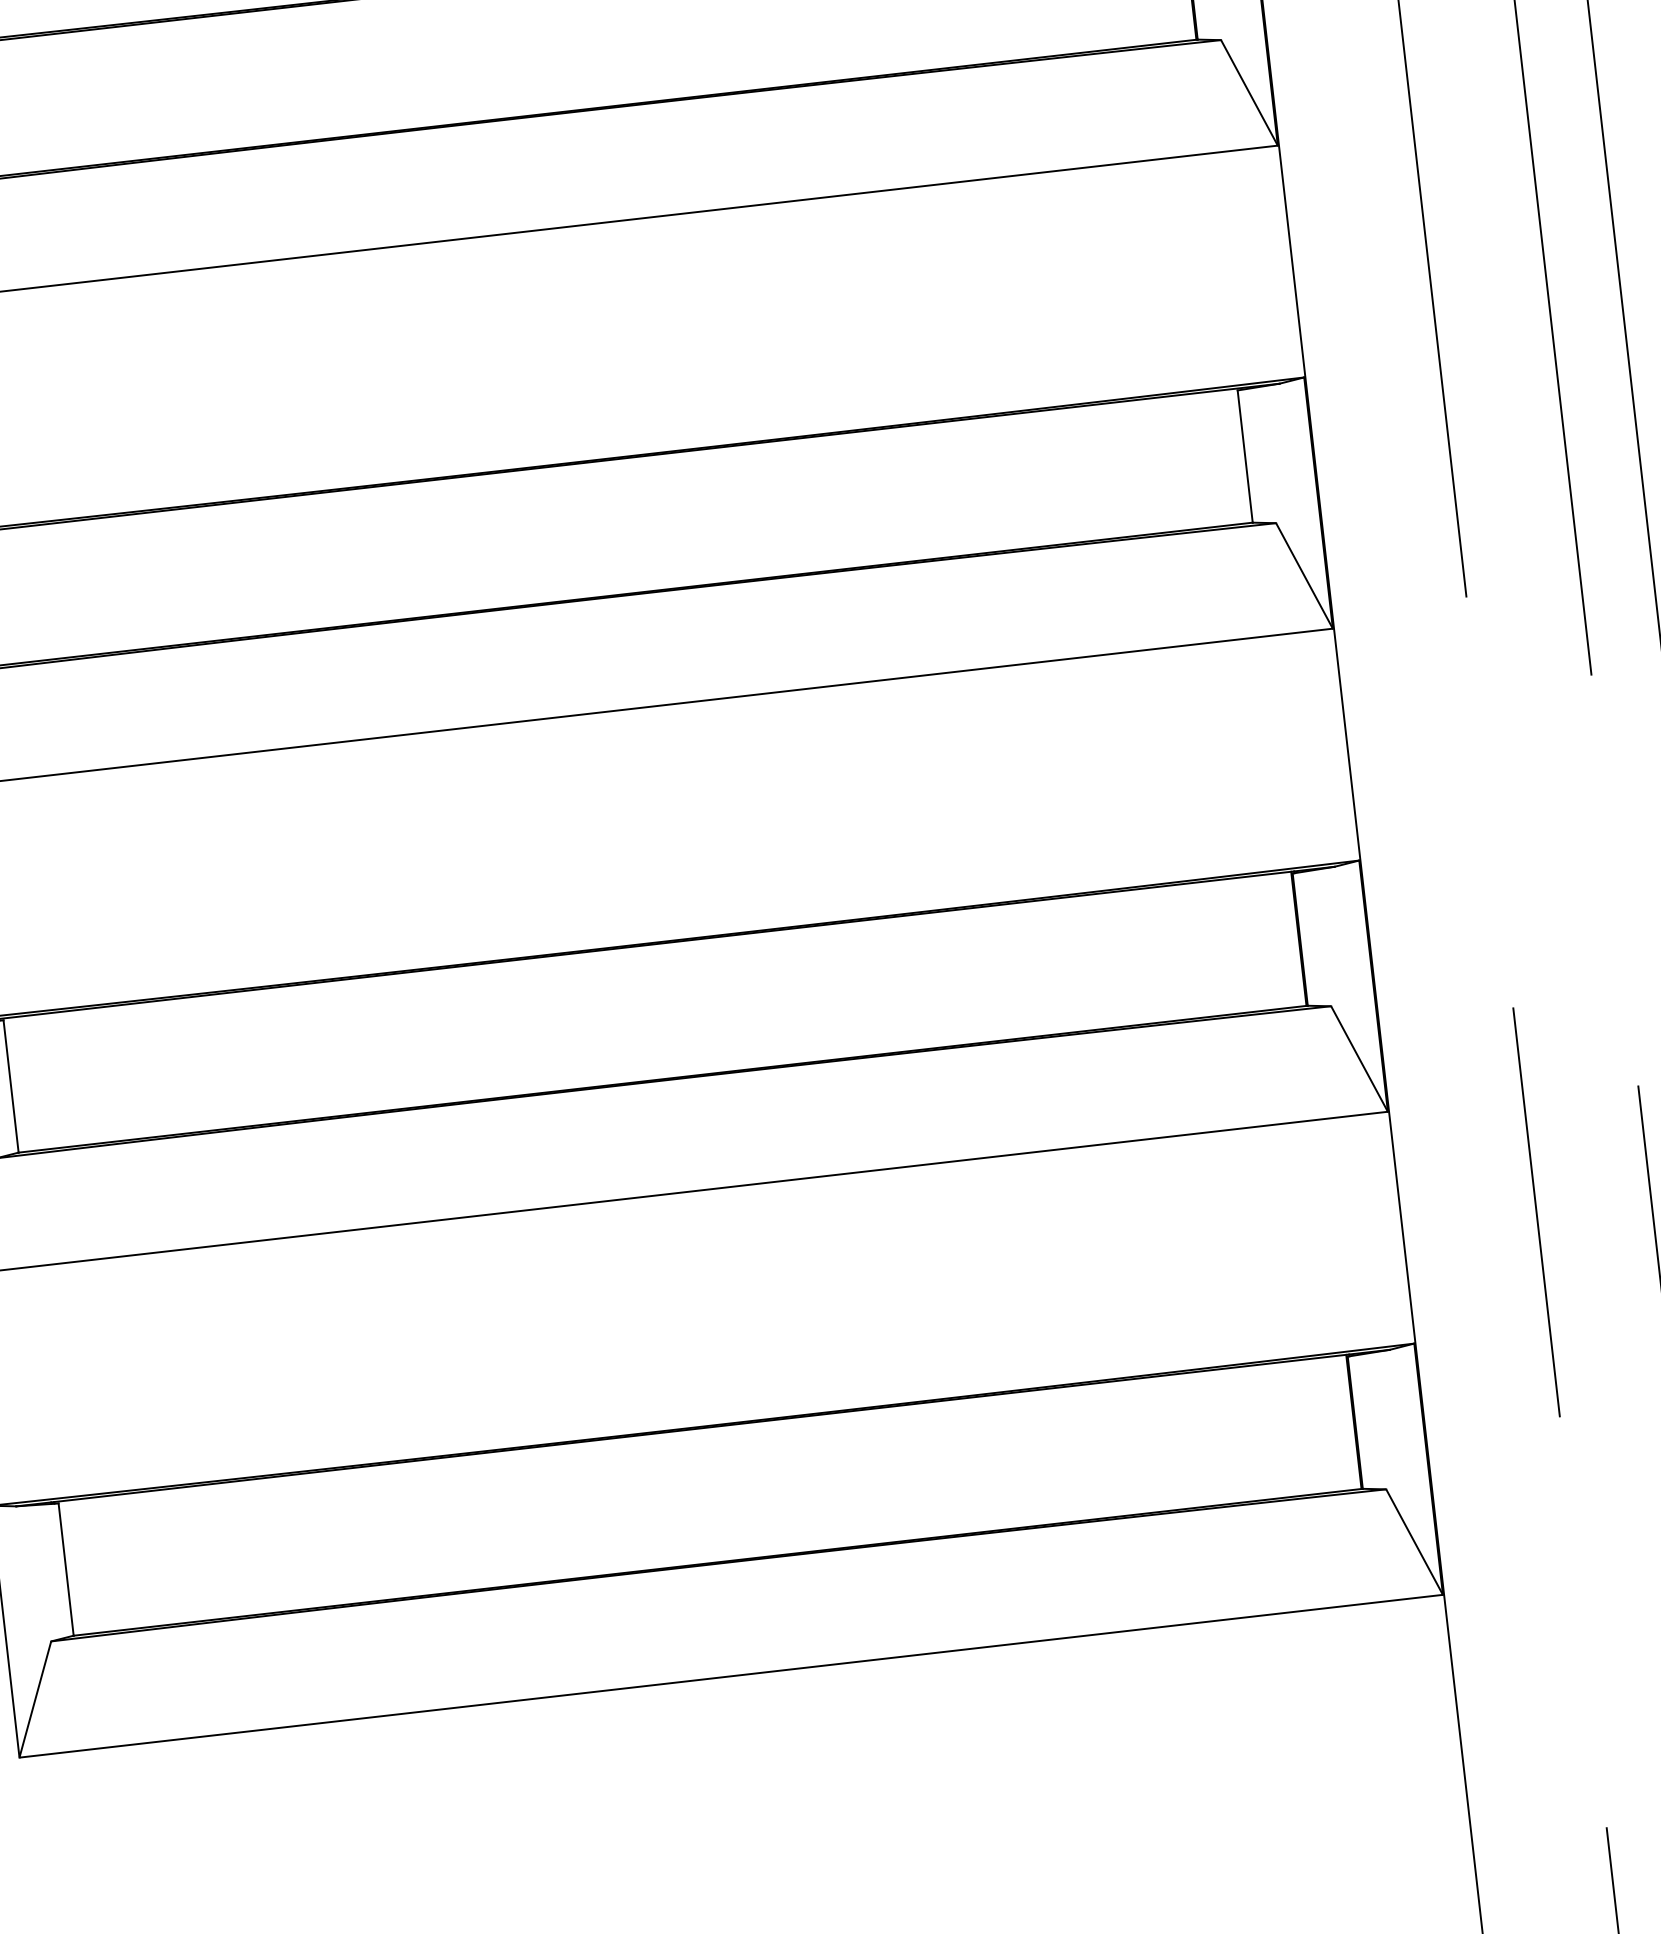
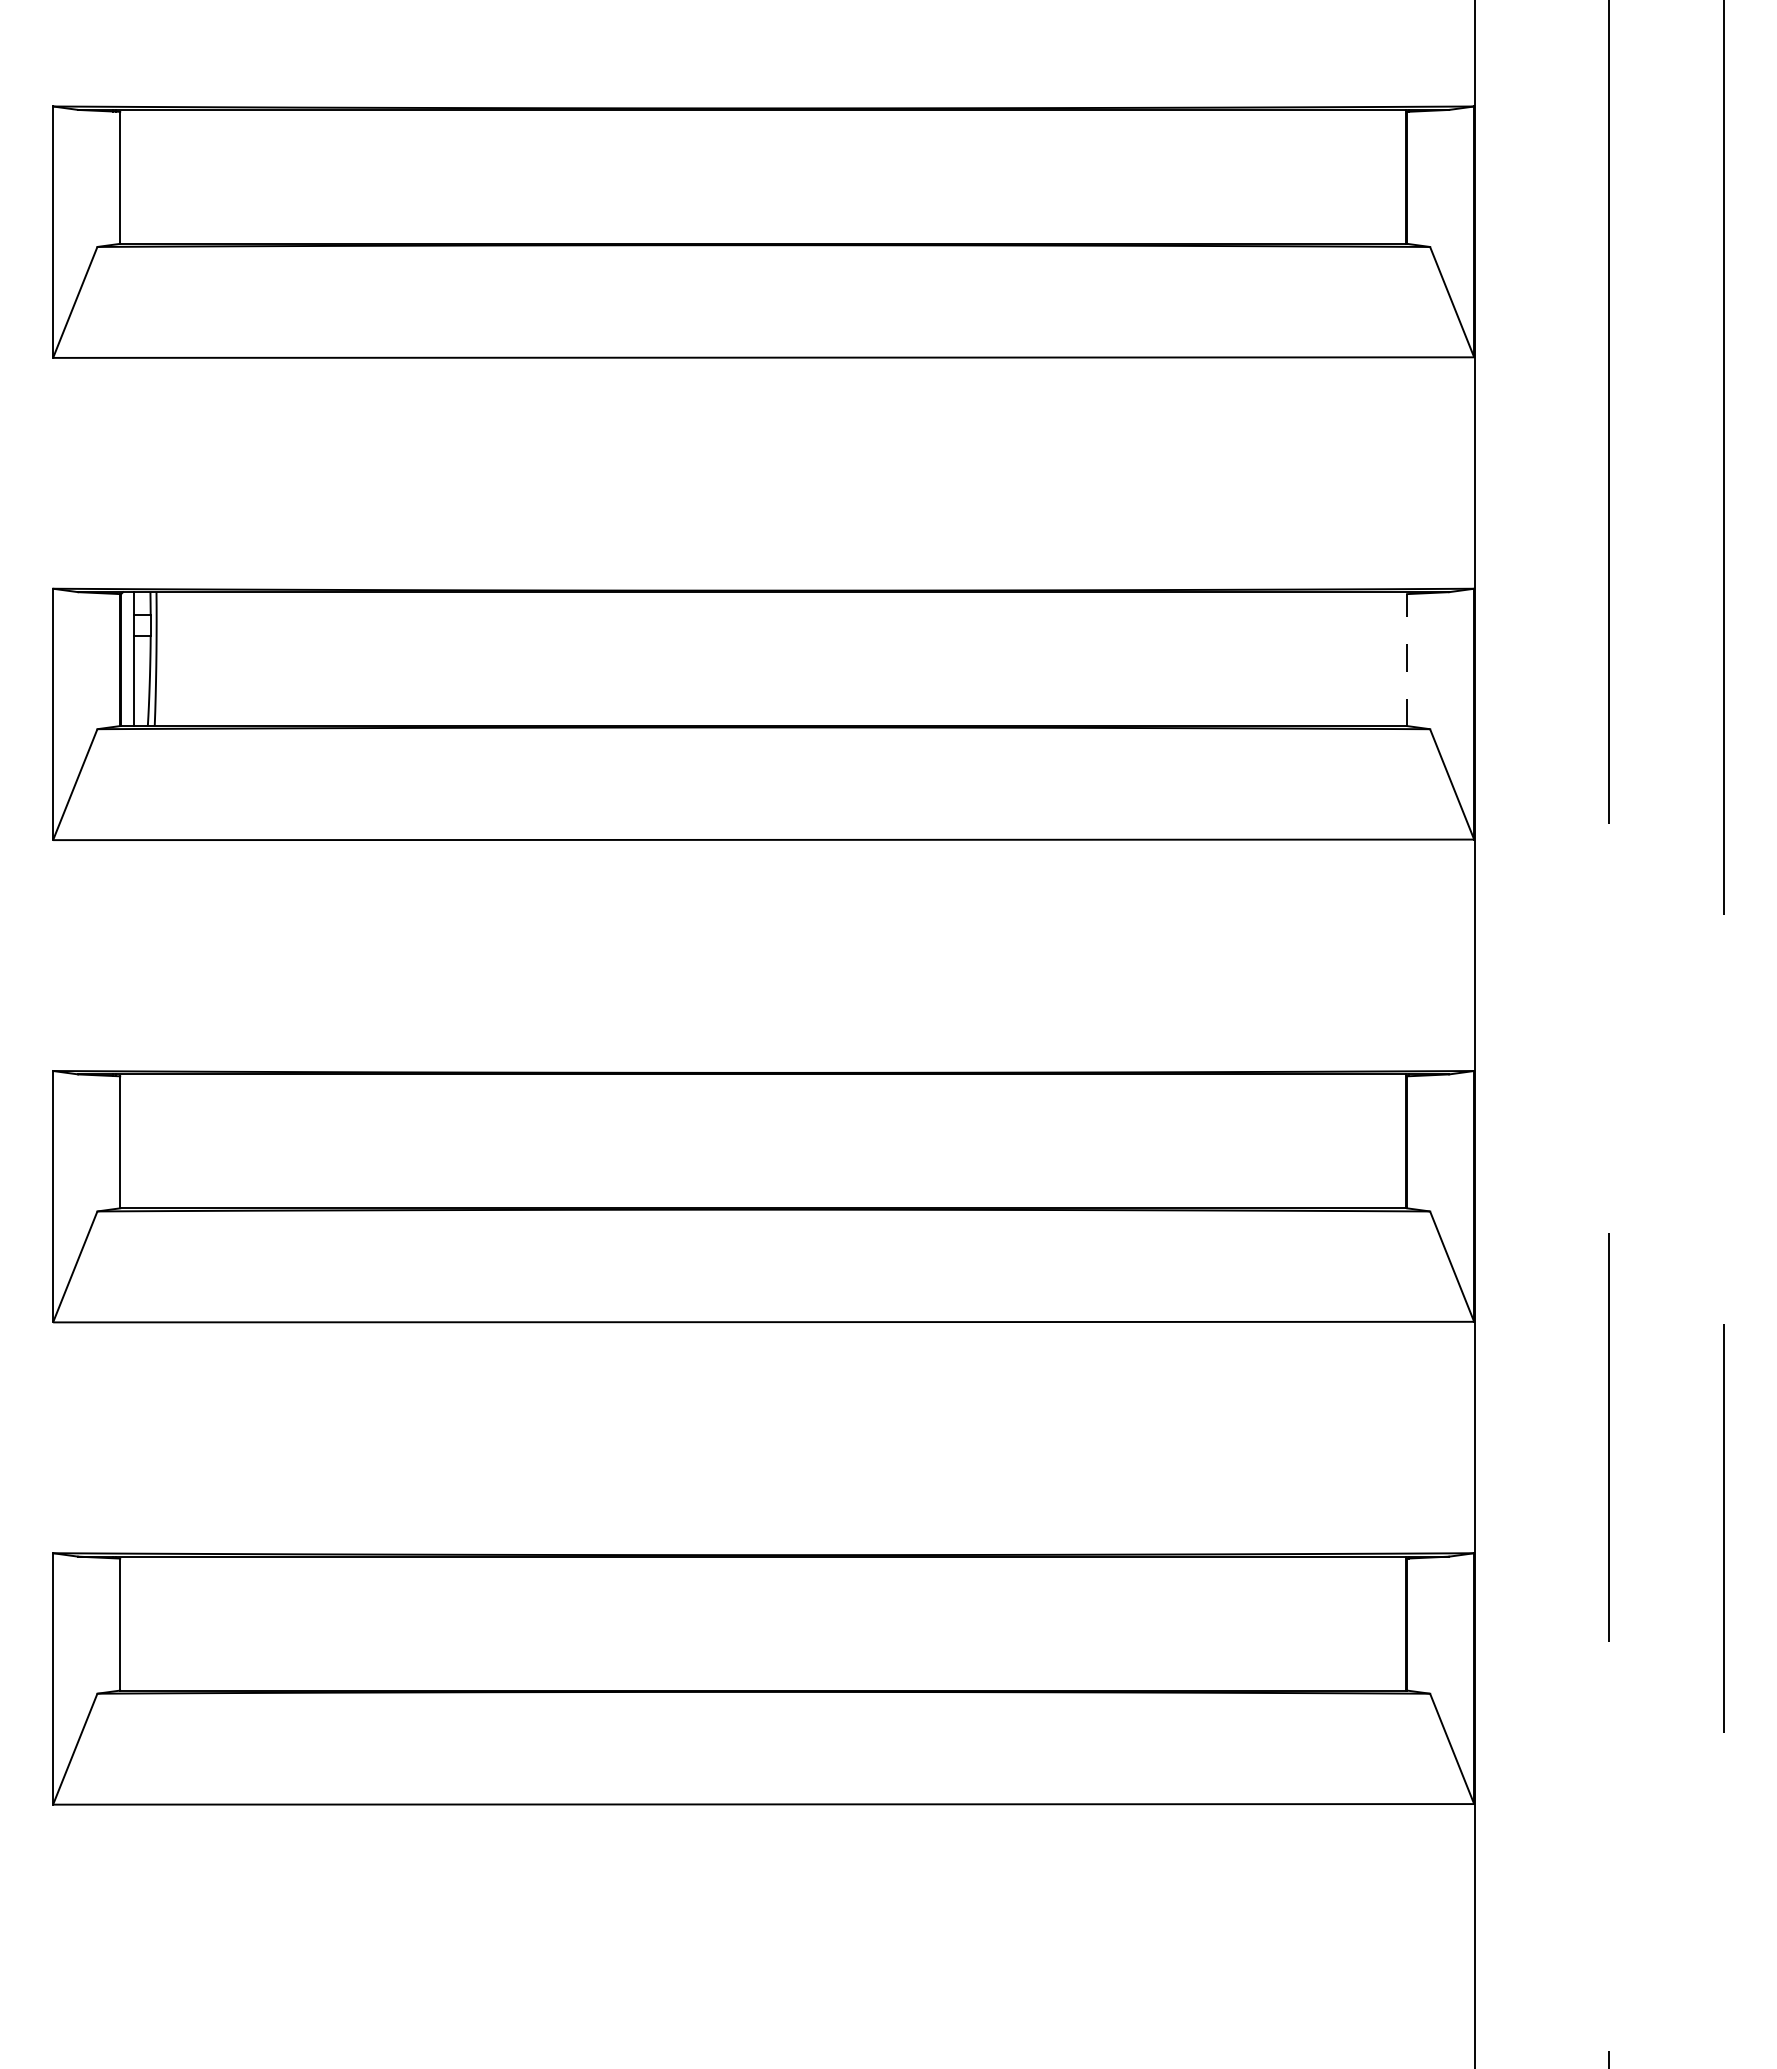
line: (1245, 456) -> (1407, 660), solid -> dashed

